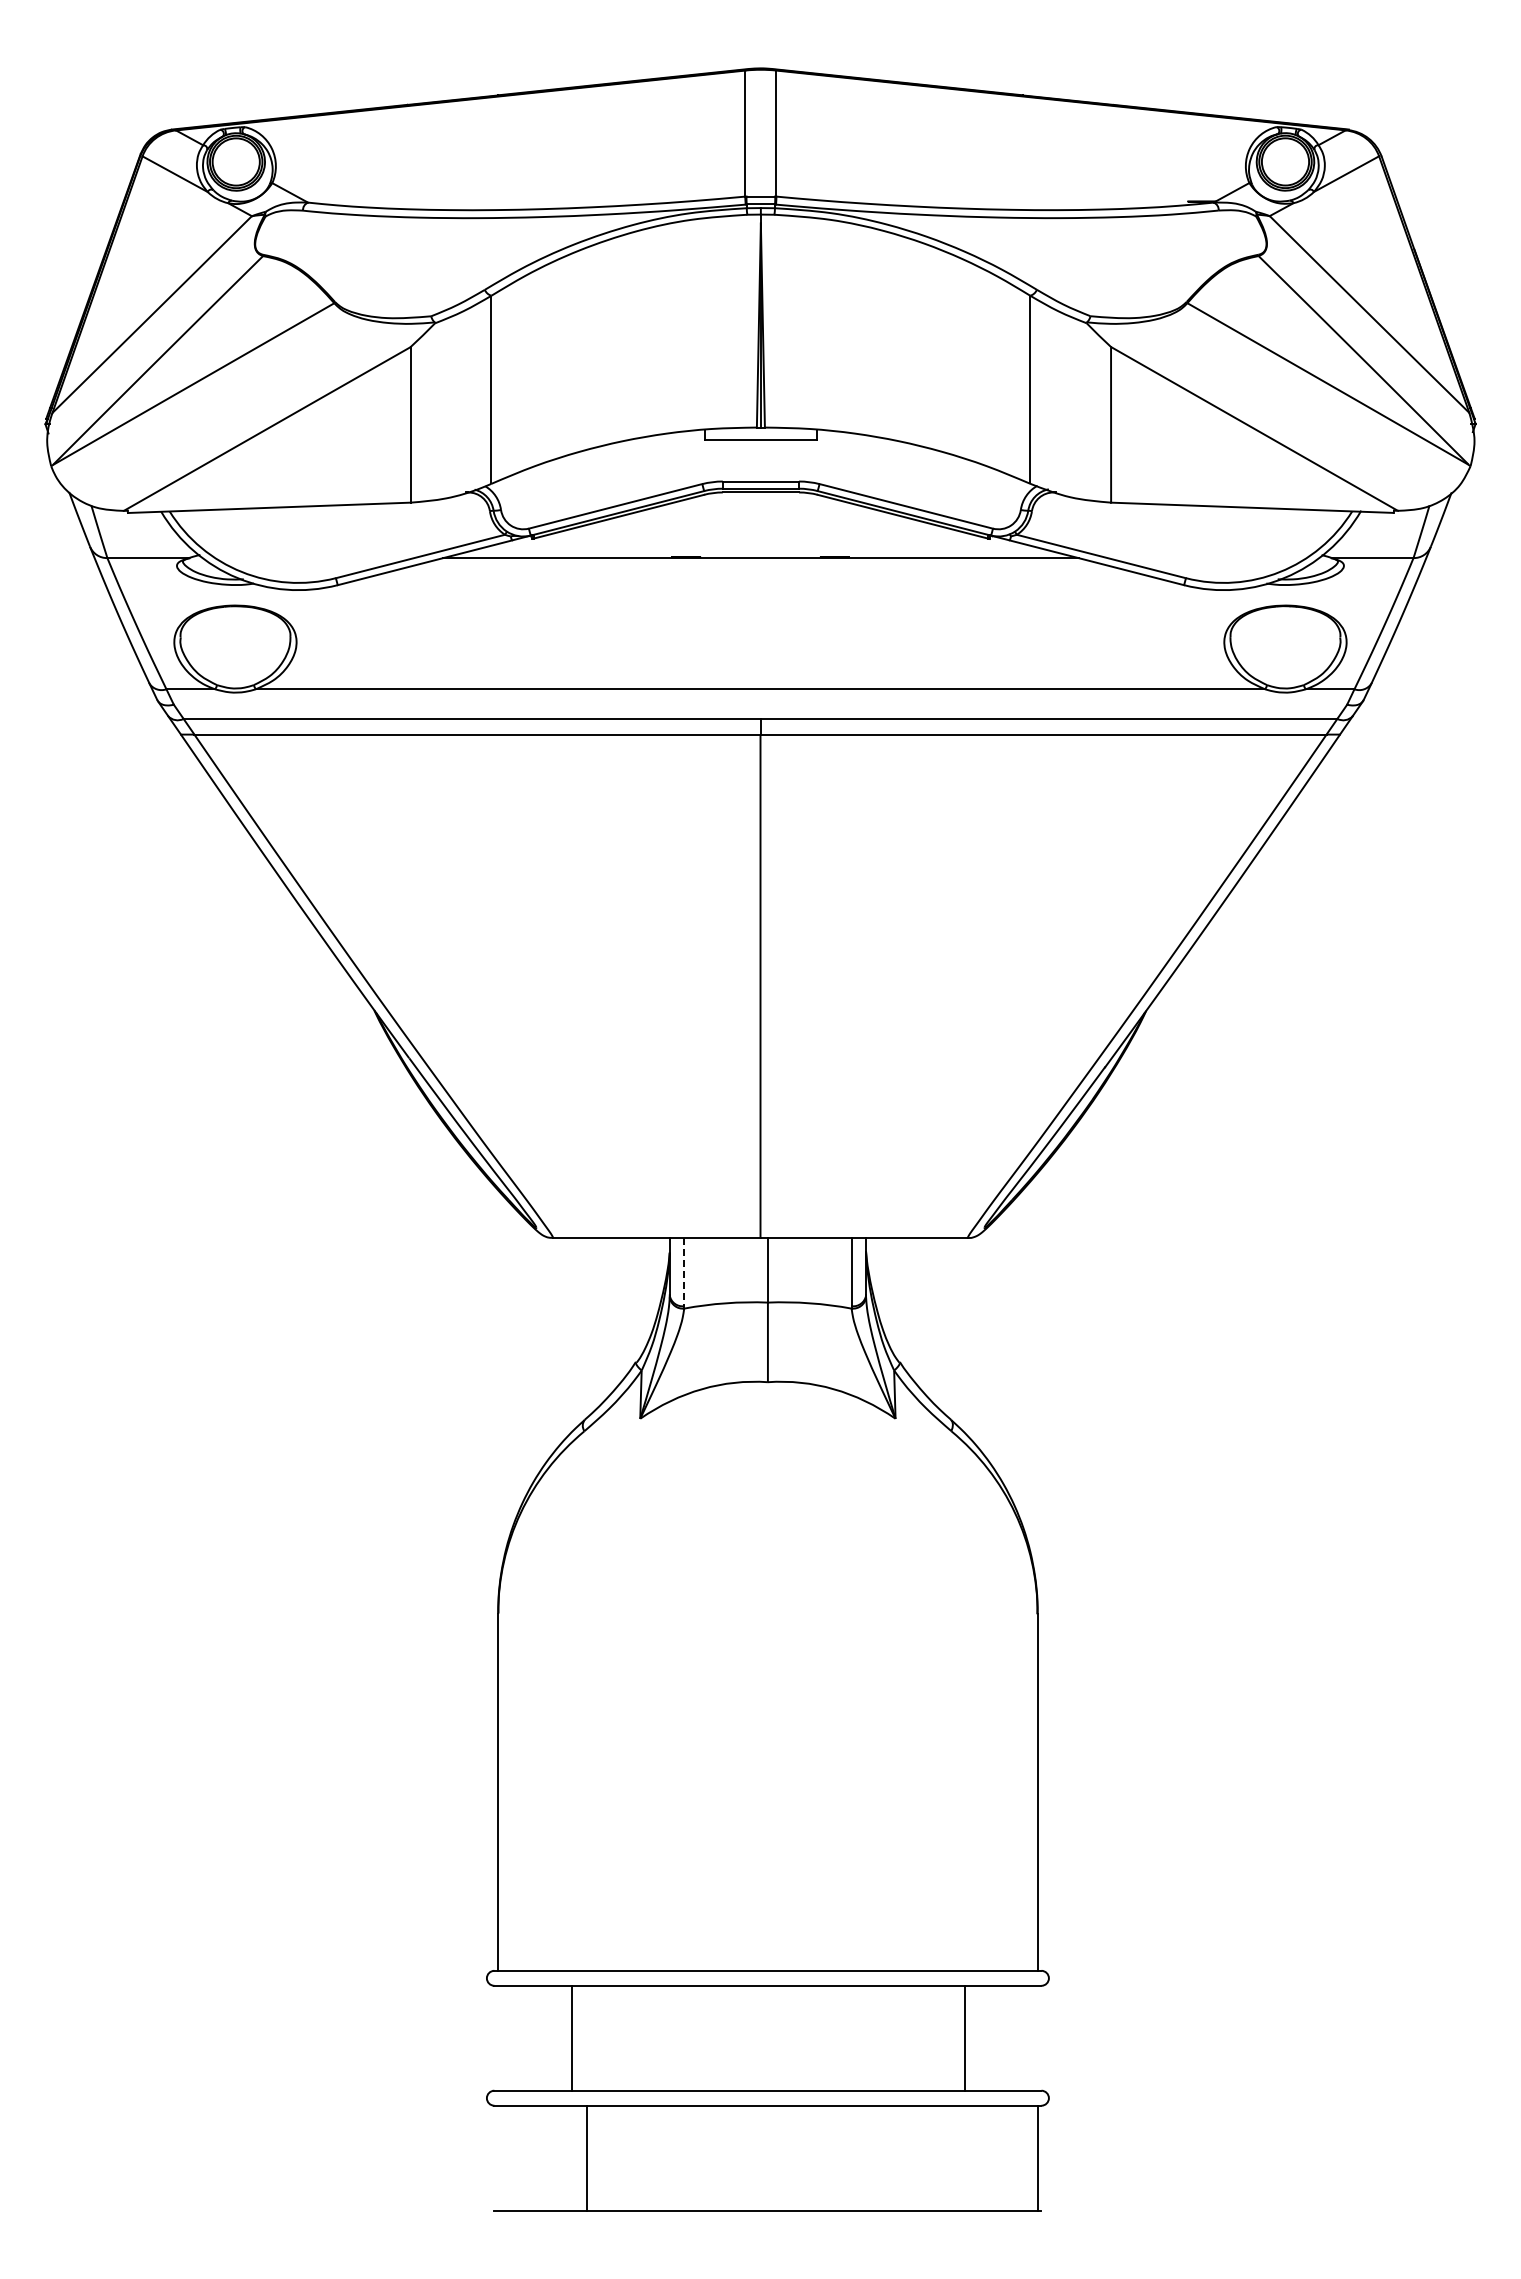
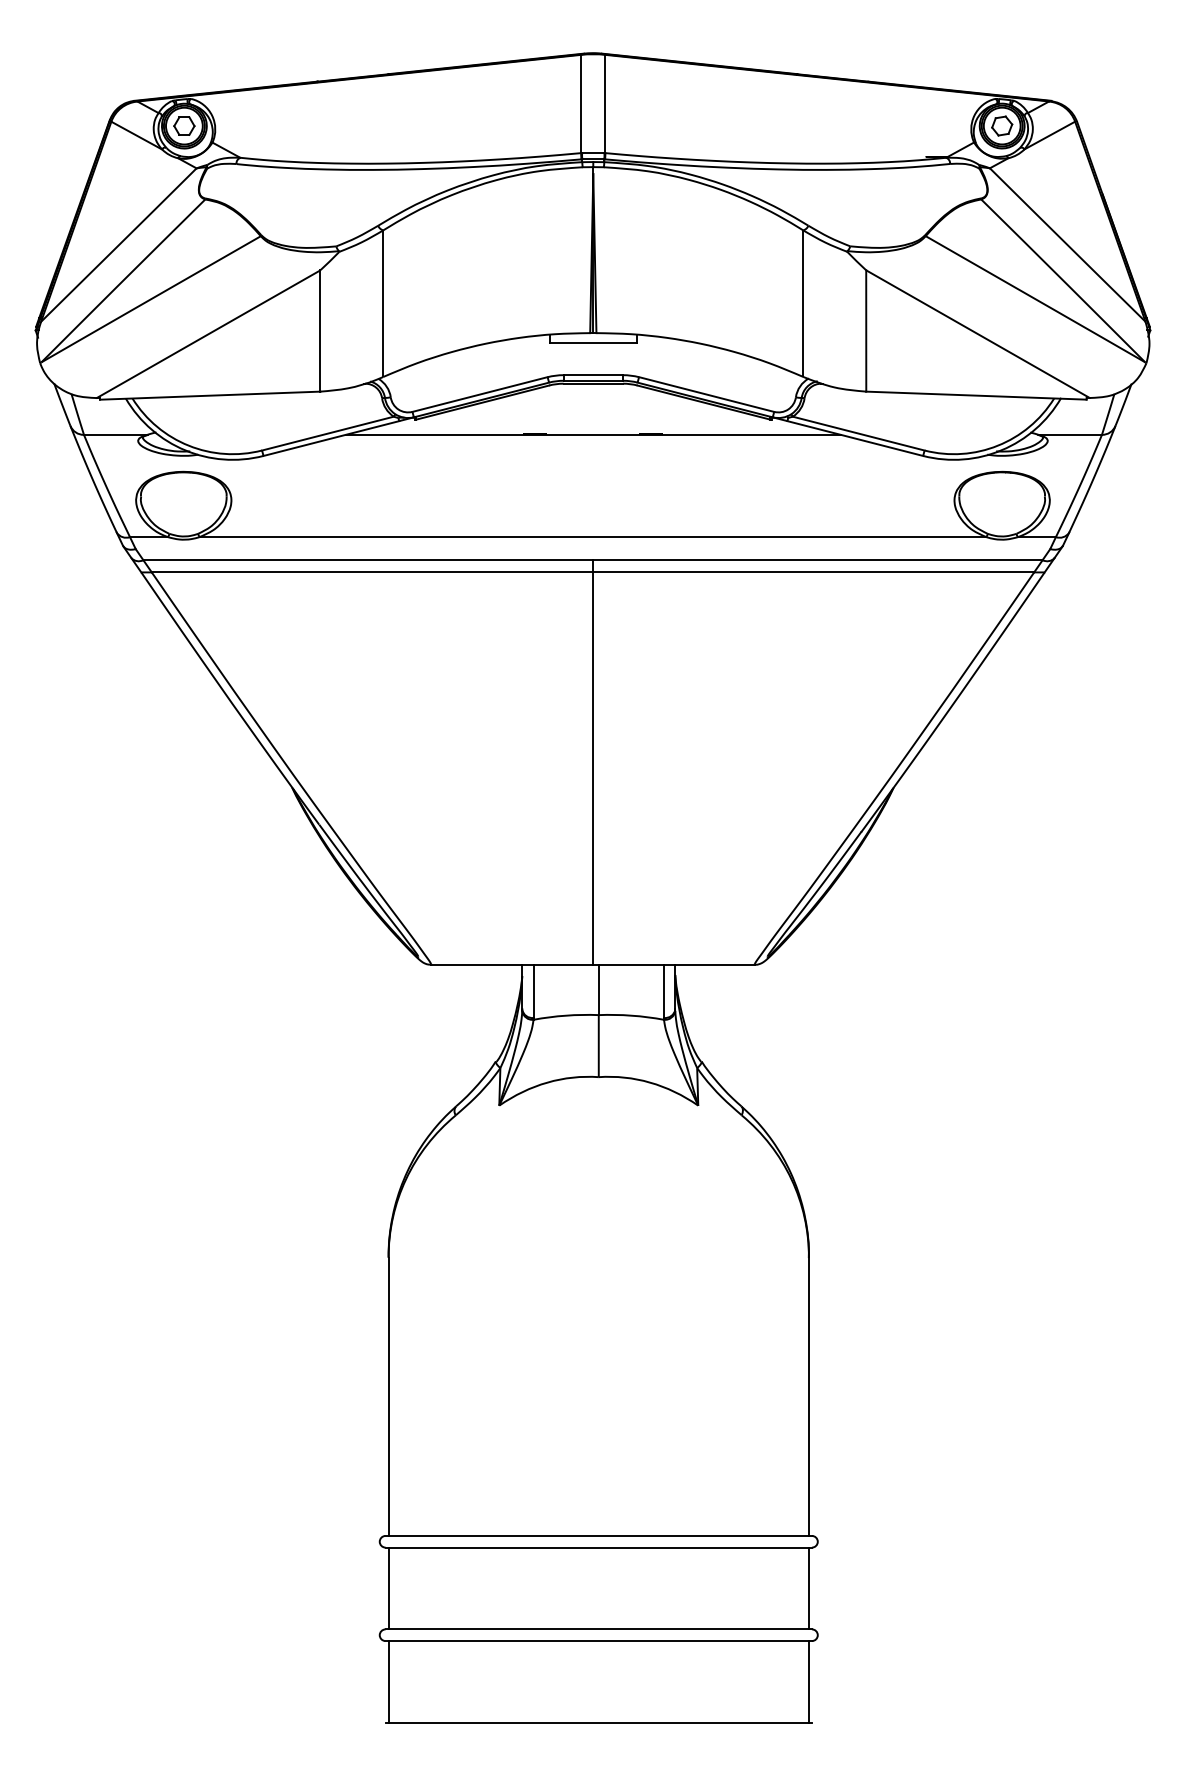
part: (236, 161) -> (184, 125), added
part: (1285, 161) -> (1002, 125), added
line: (684, 1272) -> (533, 991), dashed -> solid
line: (572, 2037) -> (388, 1587), moved
line: (964, 2037) -> (808, 1587), moved
line: (587, 2157) -> (388, 1681), moved

